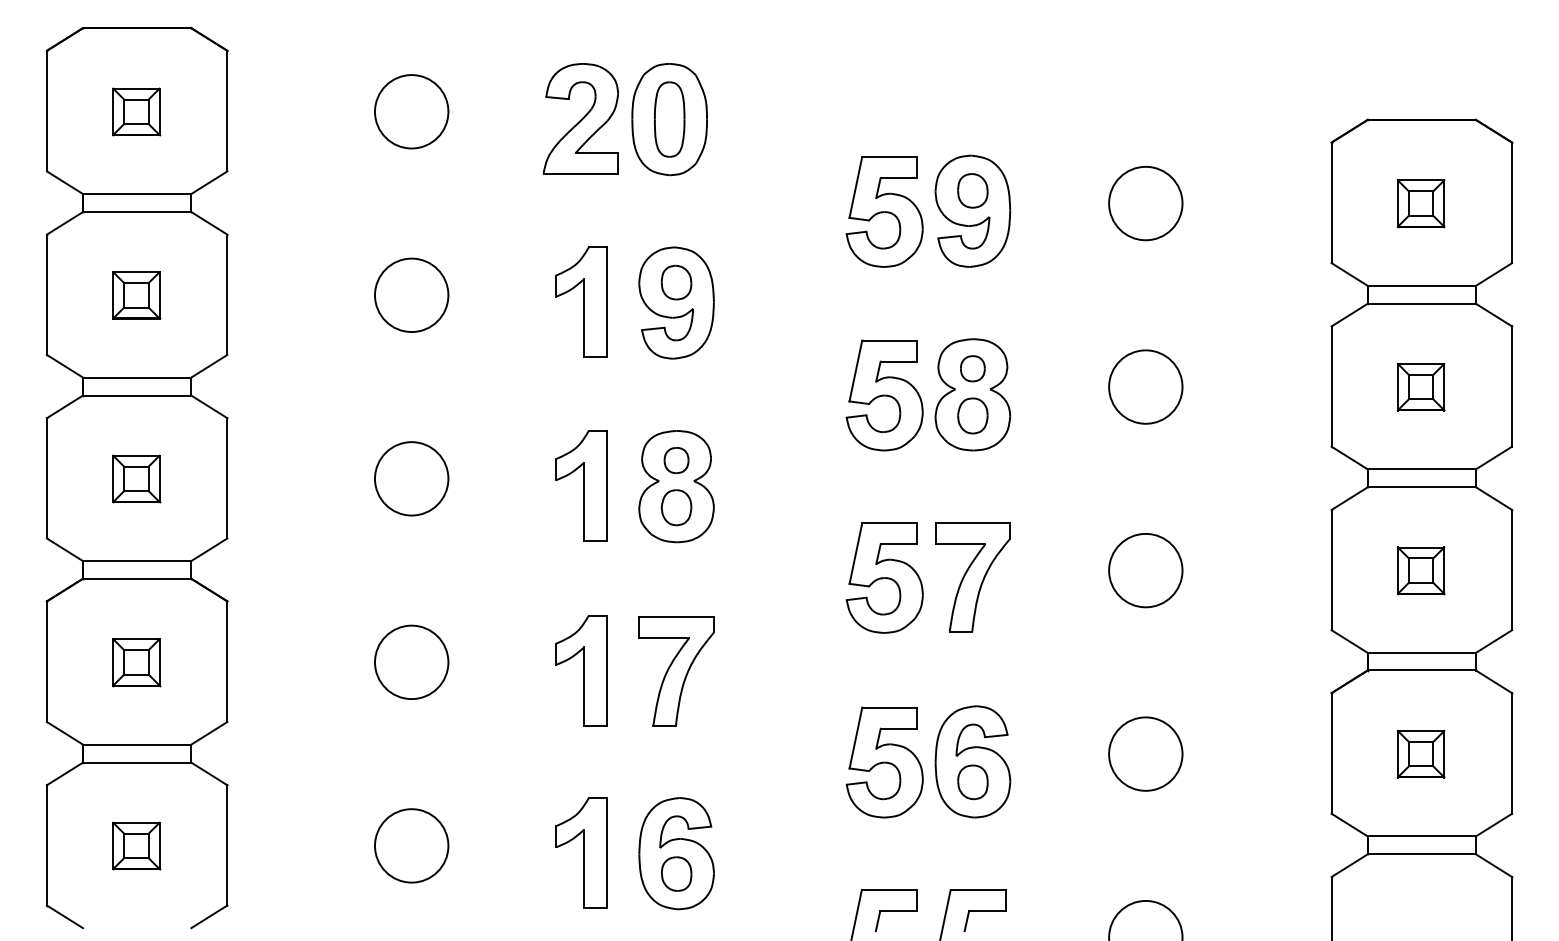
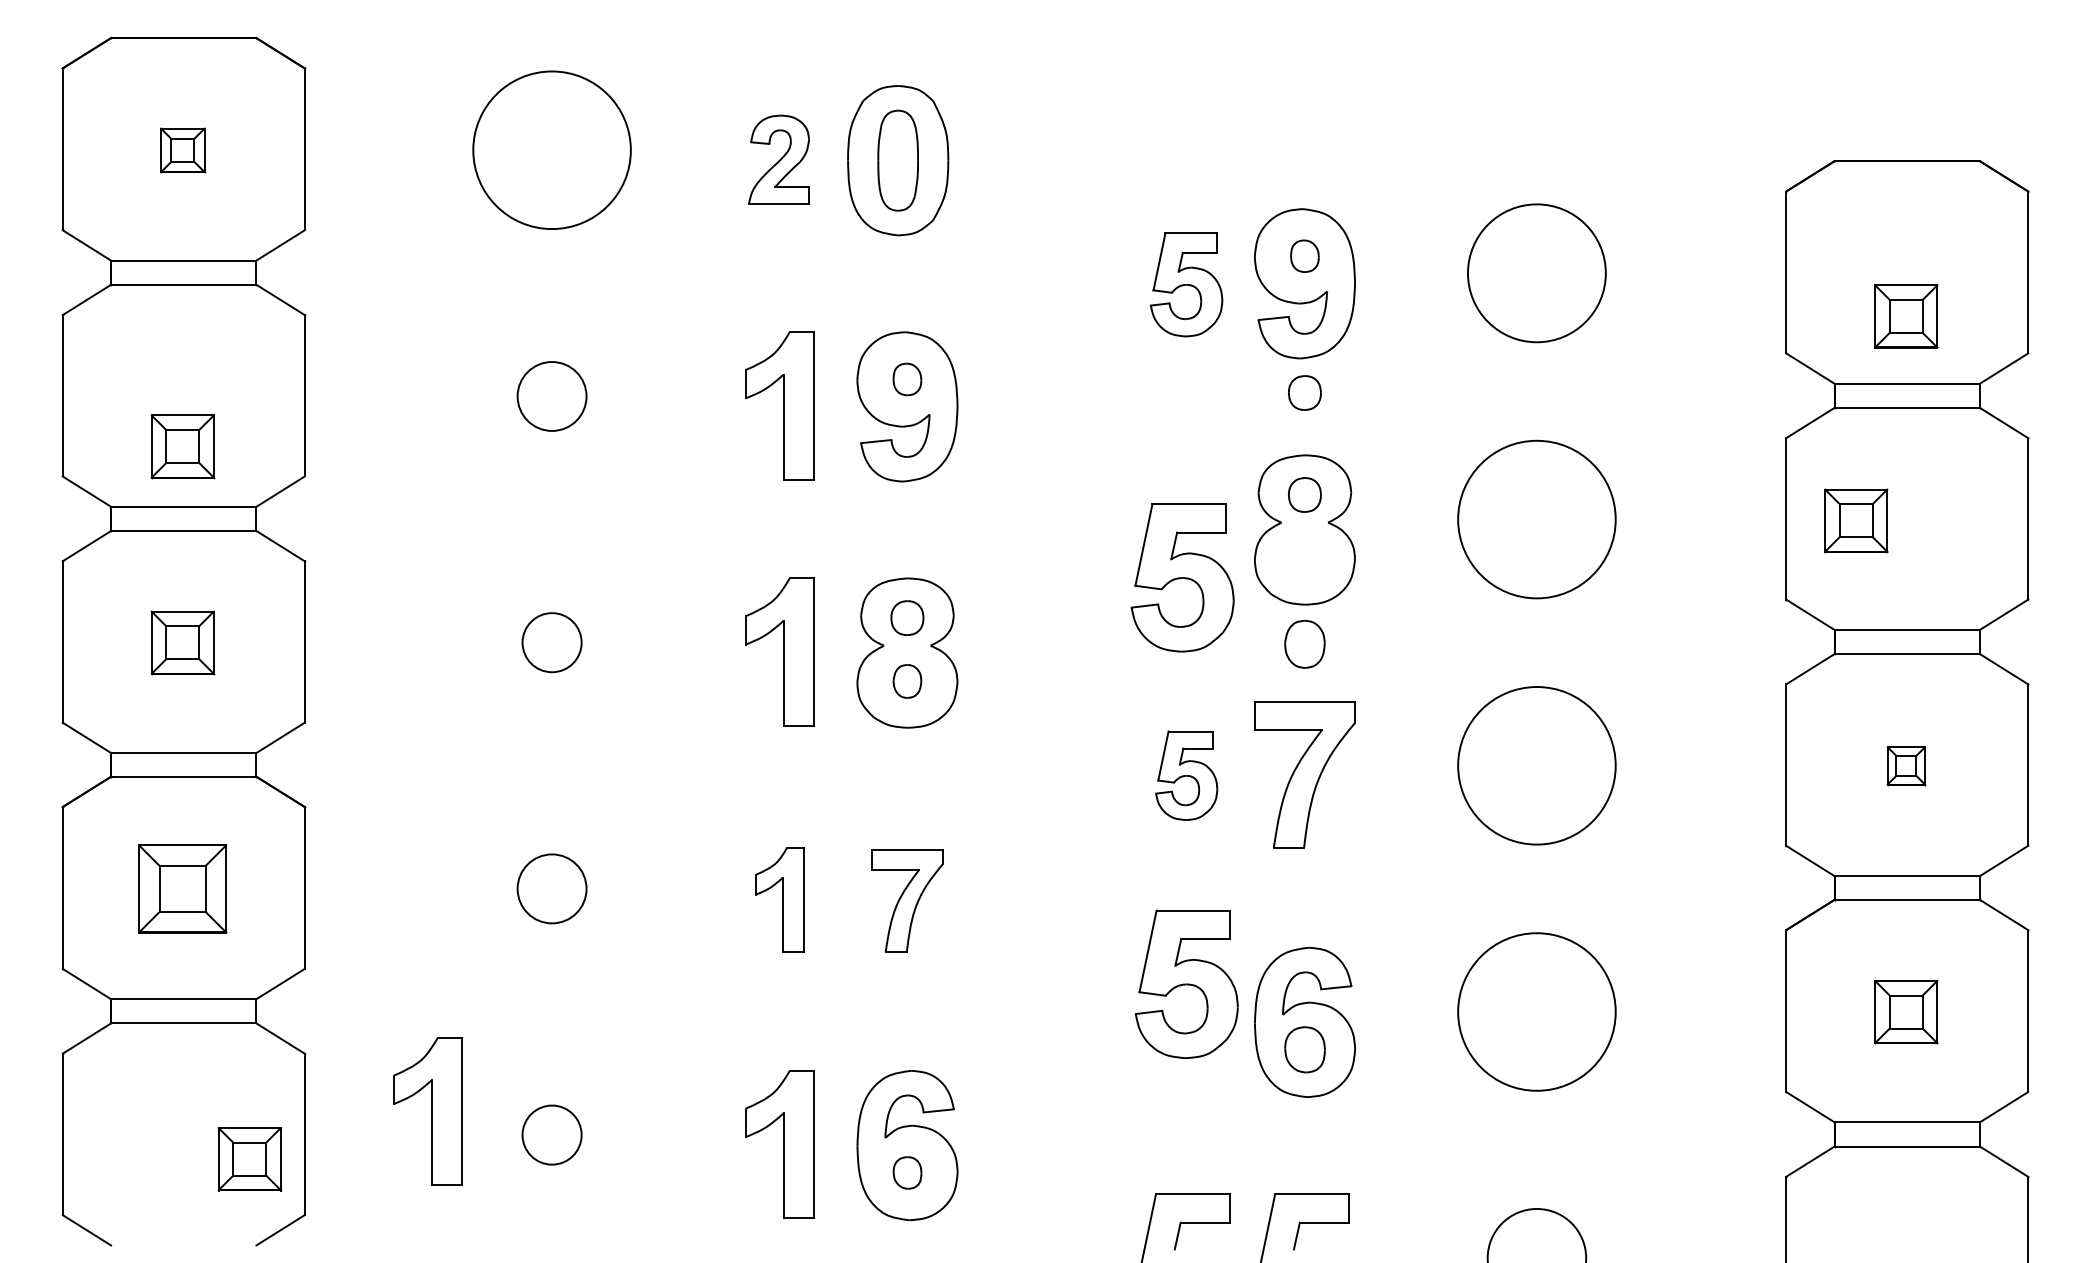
part: (136, 111) -> (182, 150), size x0.7
circle: (411, 111) -> (551, 150), size x1.6
part: (580, 118) -> (778, 159), size x0.6
part: (972, 190) -> (1304, 255), size x0.7
circle: (1145, 203) -> (1536, 273), size x1.4
part: (1421, 203) -> (1906, 316), moved
part: (884, 211) -> (1186, 284), size x0.7
part: (676, 282) -> (907, 379), size x0.7
part: (972, 292) -> (1304, 392), added
part: (136, 295) -> (182, 446), moved
circle: (411, 295) -> (551, 396), size x0.7
circle: (1145, 387) -> (1536, 519), size x1.6
part: (1421, 387) -> (1856, 520), moved
part: (884, 395) -> (1182, 577), moved
part: (972, 415) -> (1304, 643), moved
circle: (411, 478) -> (551, 642), size x0.6
part: (676, 507) -> (907, 681), size x0.7
circle: (1145, 570) -> (1536, 765), size x1.6
part: (1421, 570) -> (1906, 765), size x0.6
part: (884, 577) -> (1186, 775), size x0.6
part: (136, 662) -> (182, 888), size x1.4
circle: (411, 662) -> (551, 888), size x0.7
part: (581, 670) -> (779, 899), size x0.7
part: (676, 671) -> (907, 900), size x0.7
circle: (1145, 753) -> (1536, 1011), size x1.6
part: (884, 761) -> (1186, 983), moved
part: (318, 828) -> (427, 1111), added
circle: (411, 845) -> (551, 1134), size x0.6
part: (136, 846) -> (249, 1159), moved
part: (676, 873) -> (907, 1172), size x0.7

